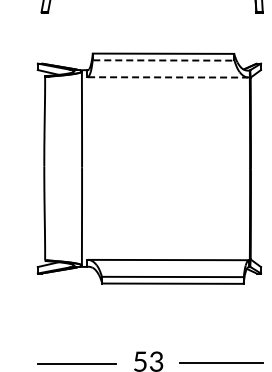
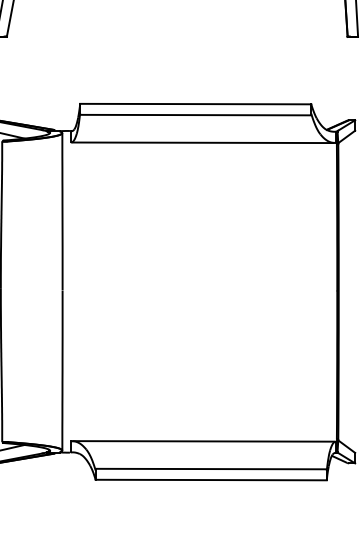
line: (164, 60) -> (197, 115), dashed -> solid
line: (168, 77) -> (203, 142), dashed -> solid

